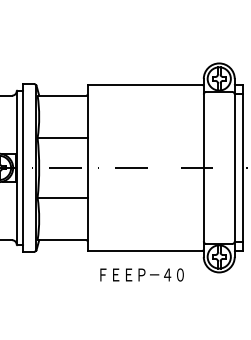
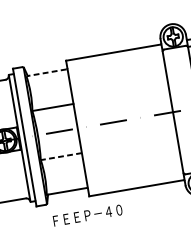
line: (61, 95) -> (46, 72), solid -> dashed
line: (62, 197) -> (61, 156), solid -> dashed
text: (141, 274) -> (87, 215), moved

